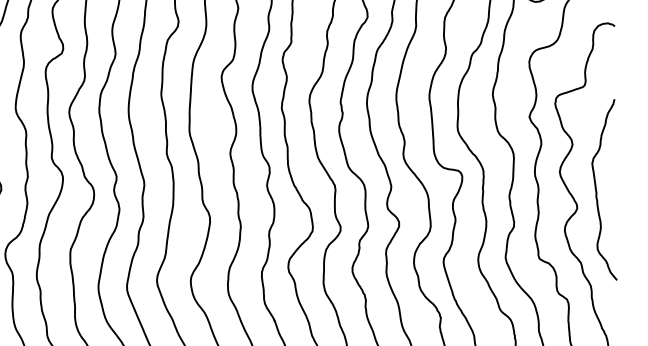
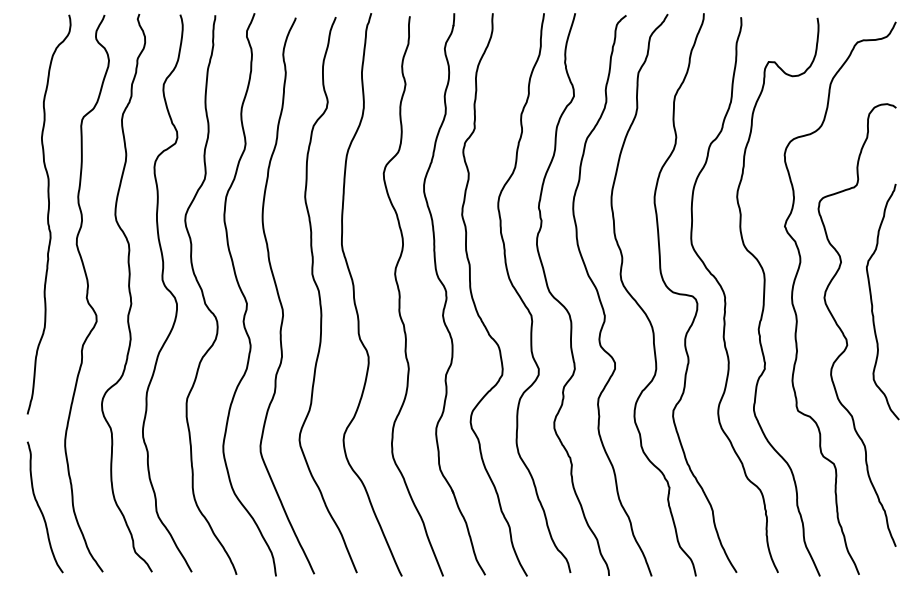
curve: (597, 192) -> (873, 305), moved

